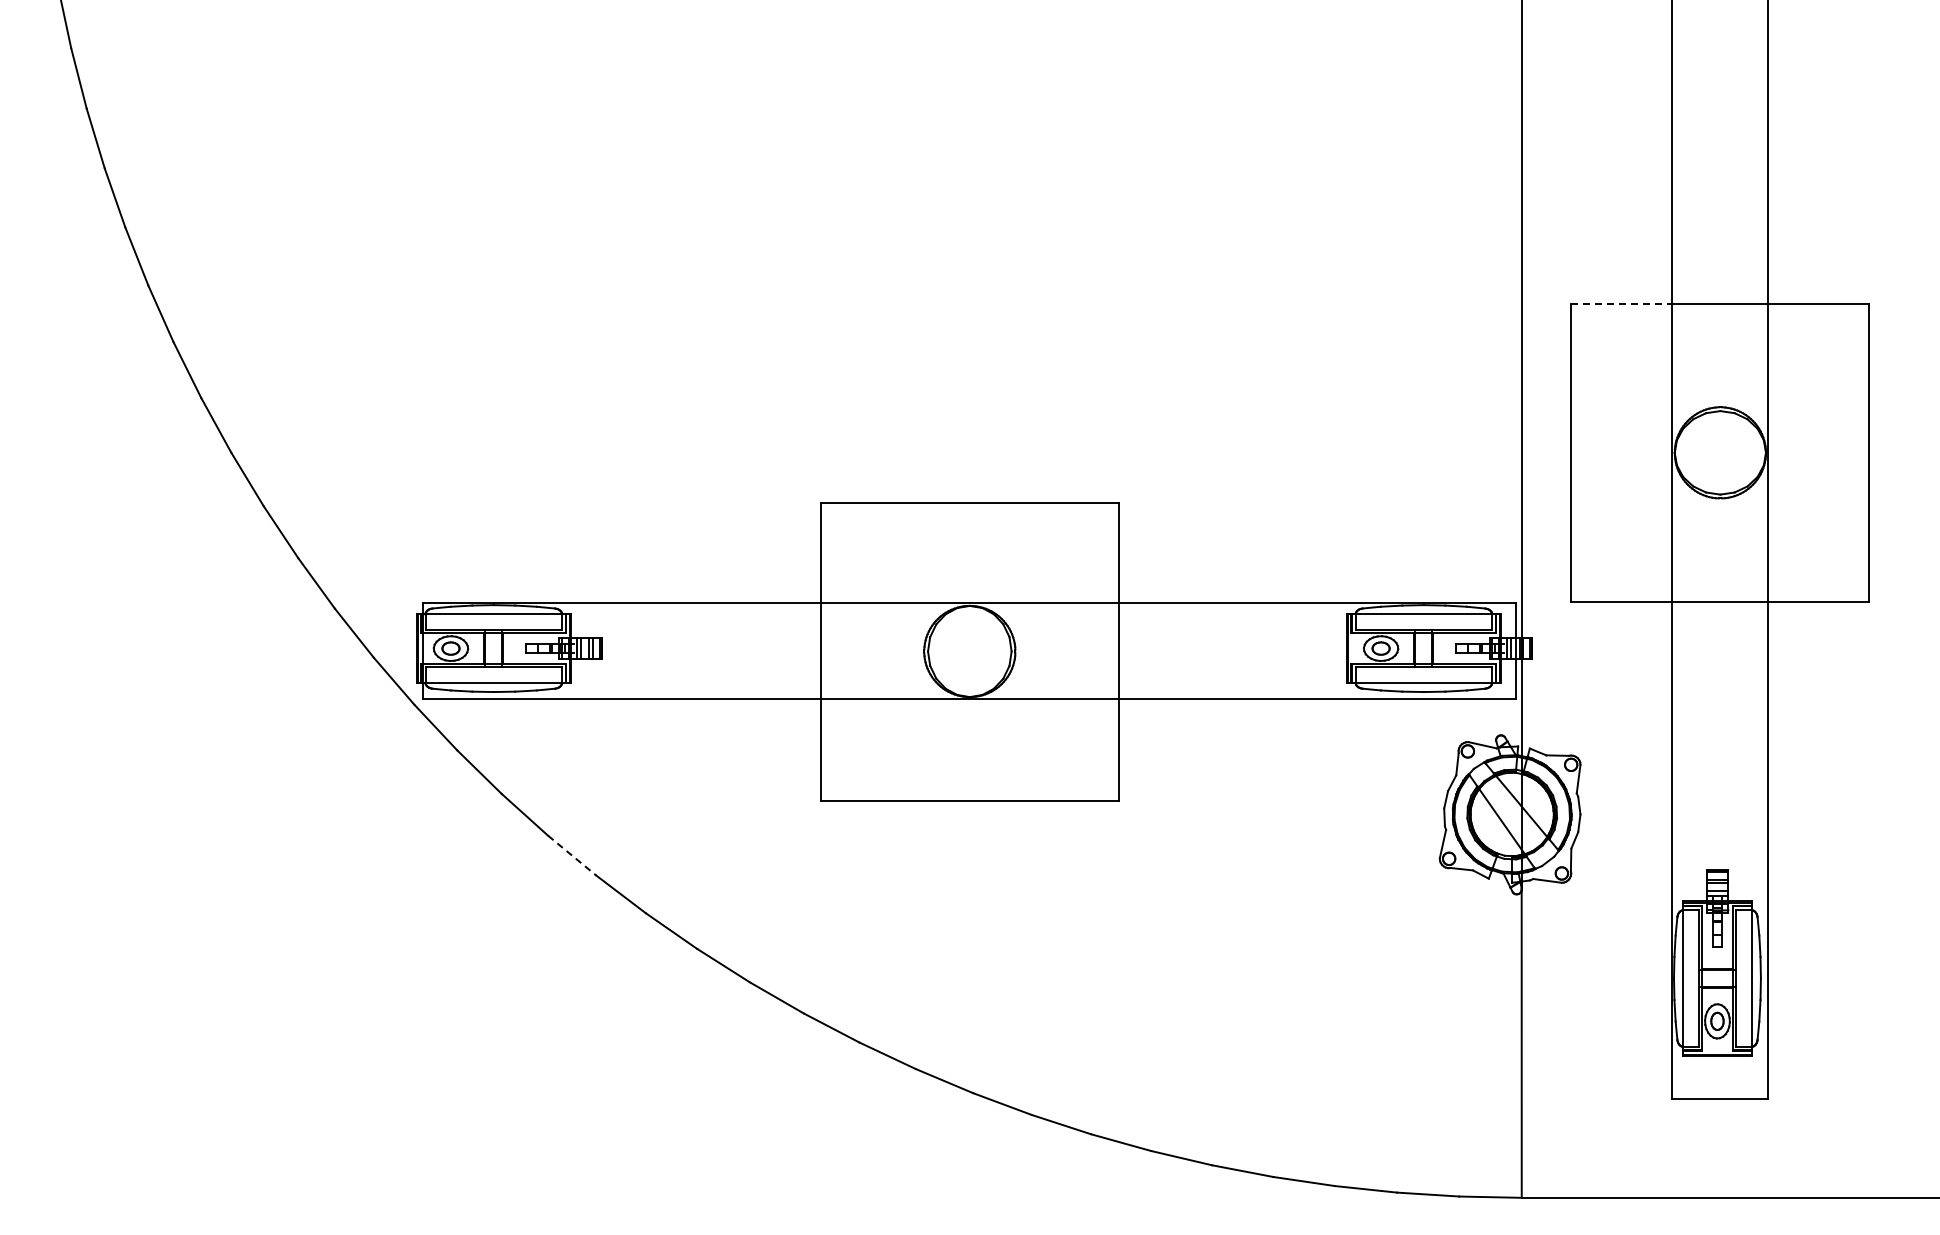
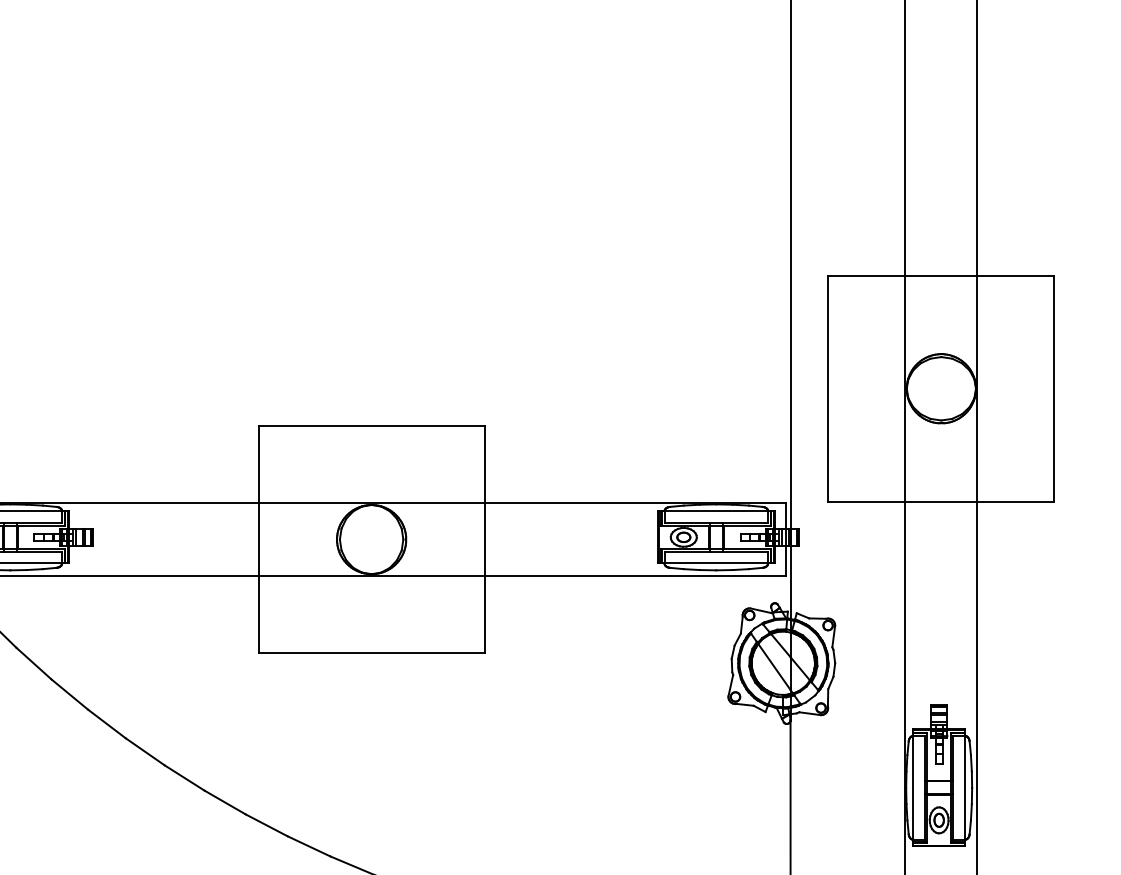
line: (1622, 303) -> (867, 275), dashed -> solid
line: (572, 855) -> (70, 694), dashed -> solid

